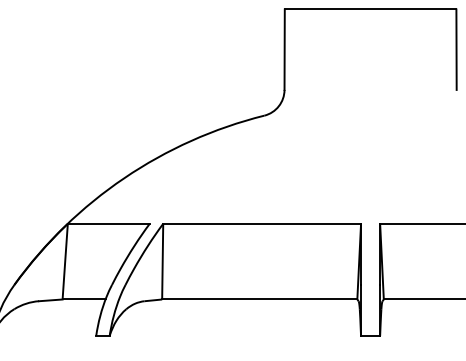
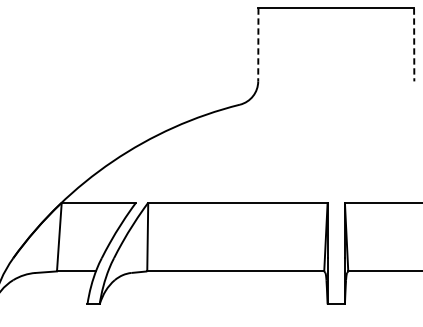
line: (284, 50) -> (258, 45), solid -> dashed
line: (456, 50) -> (414, 45), solid -> dashed

